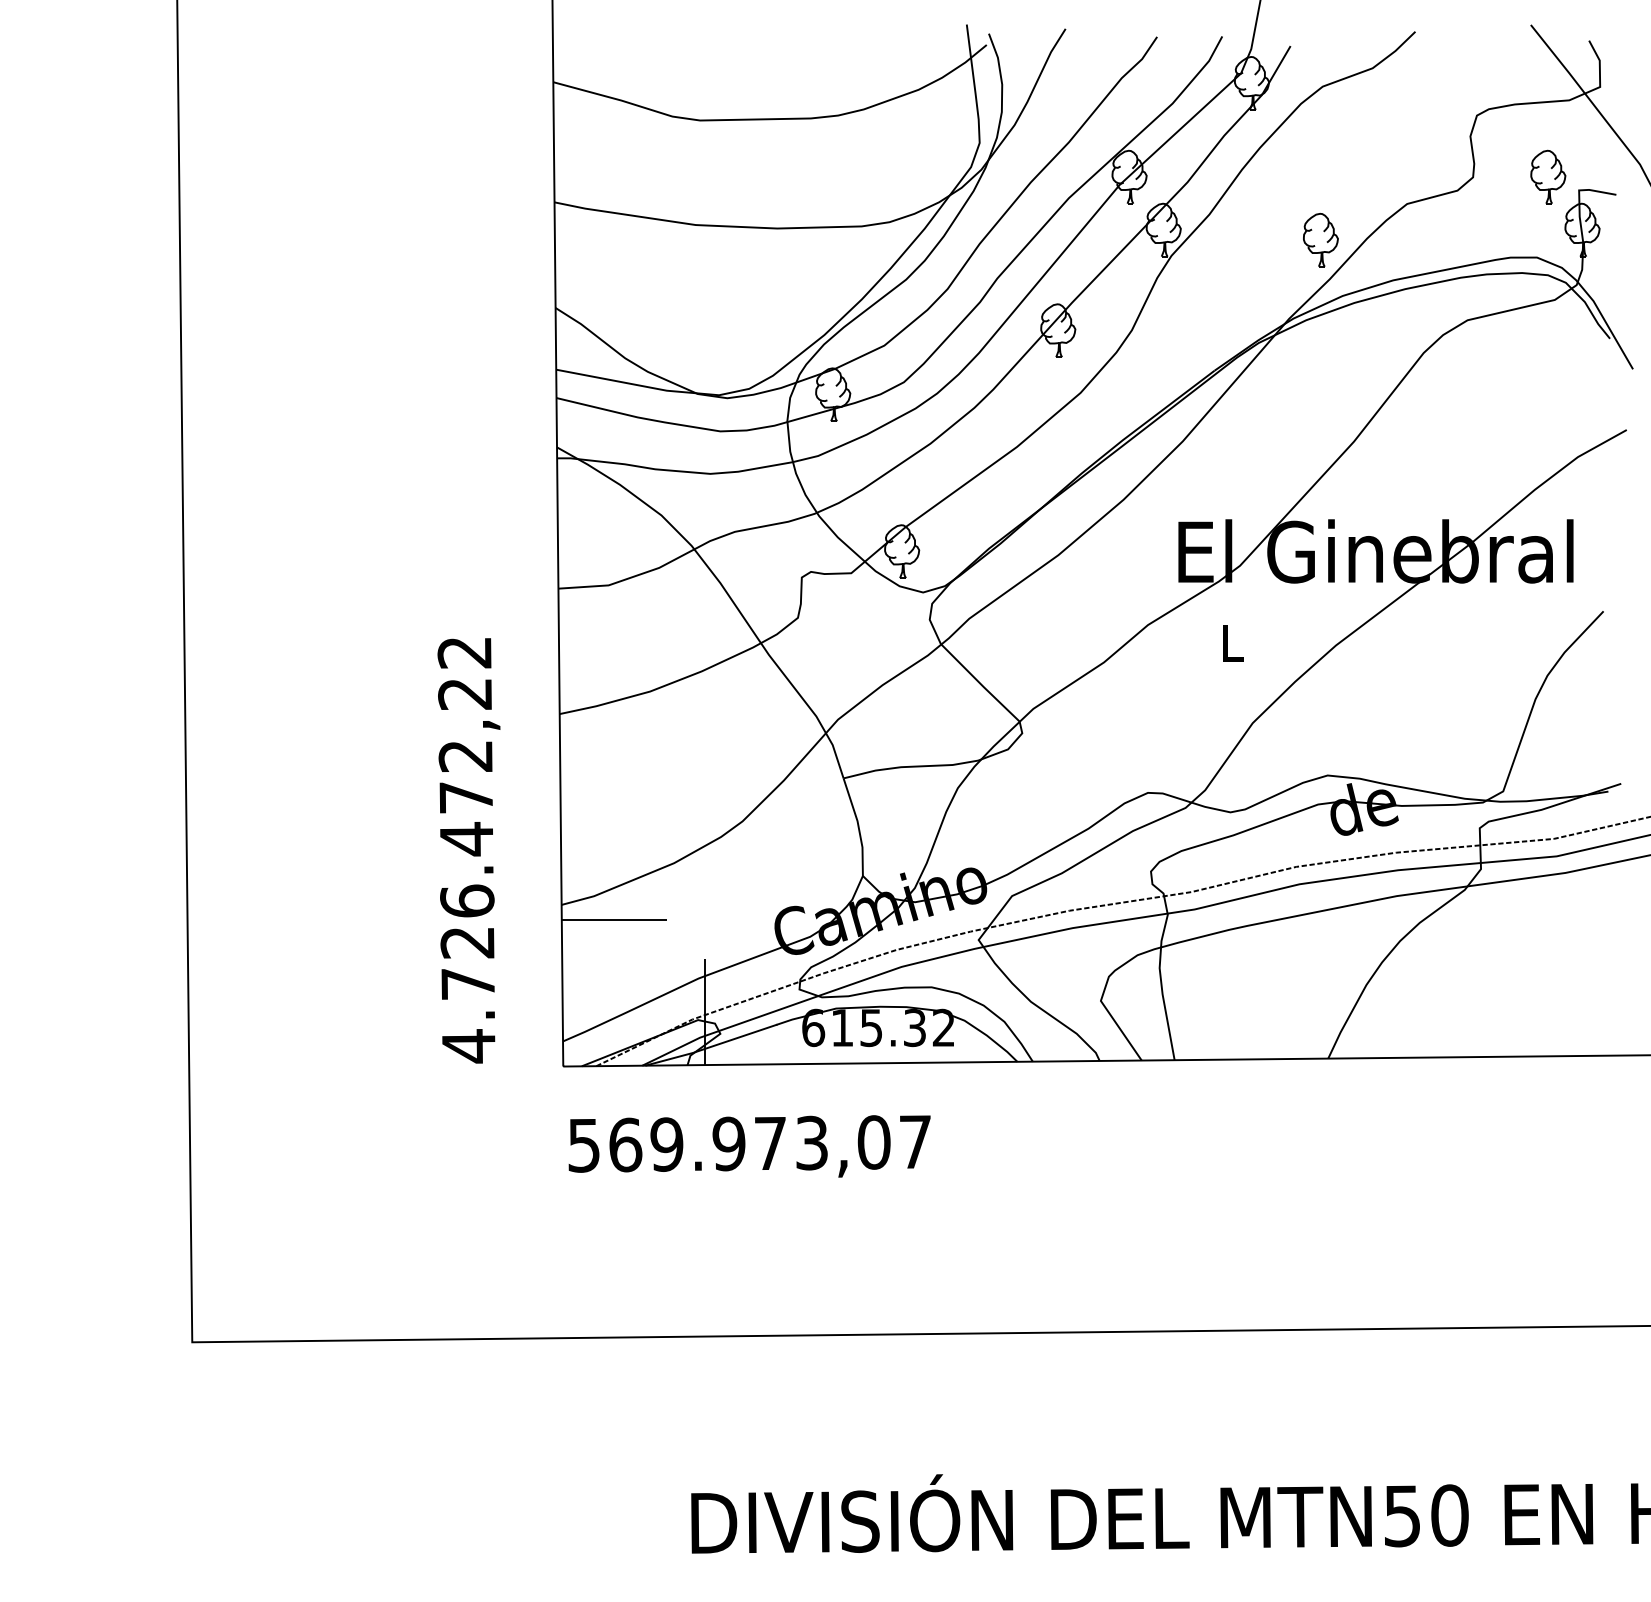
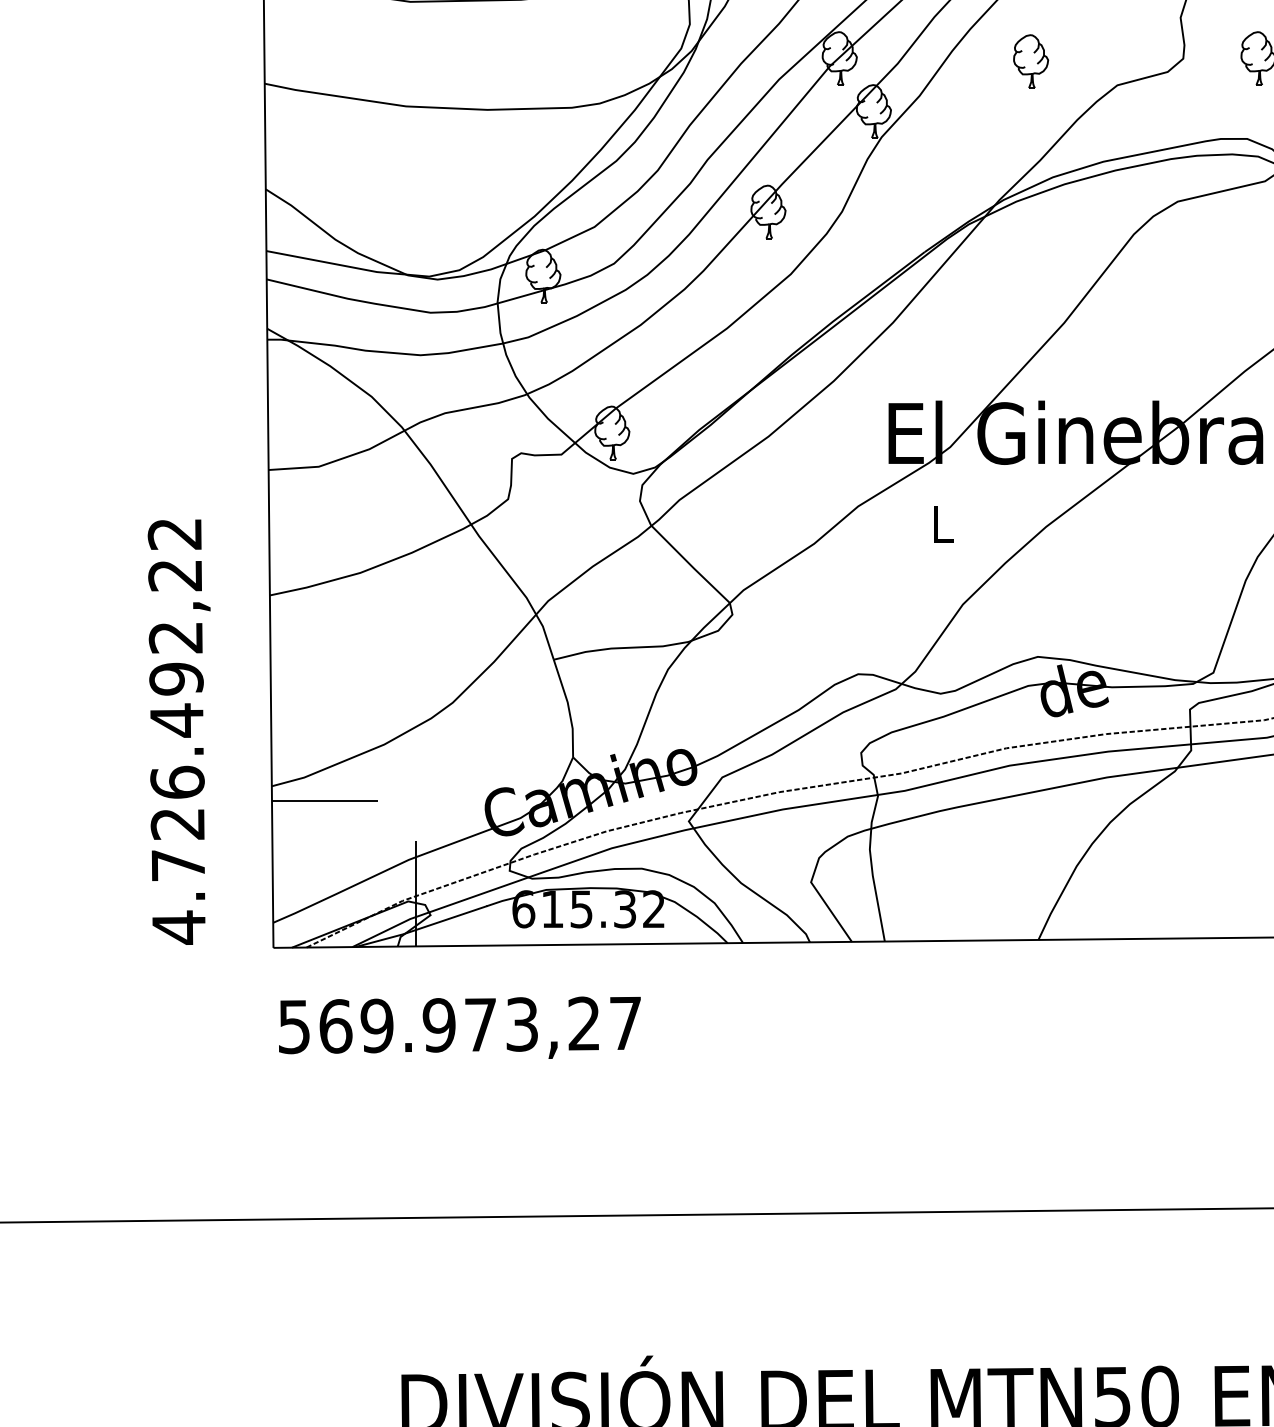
part: (1320, 240) -> (1030, 61), moved
text: (466, 797) -> (176, 678), 4.726.472,22 -> 4.726.492,22
text: (873, 1142) -> (583, 1023), 569.973,07 -> 569.973,27

